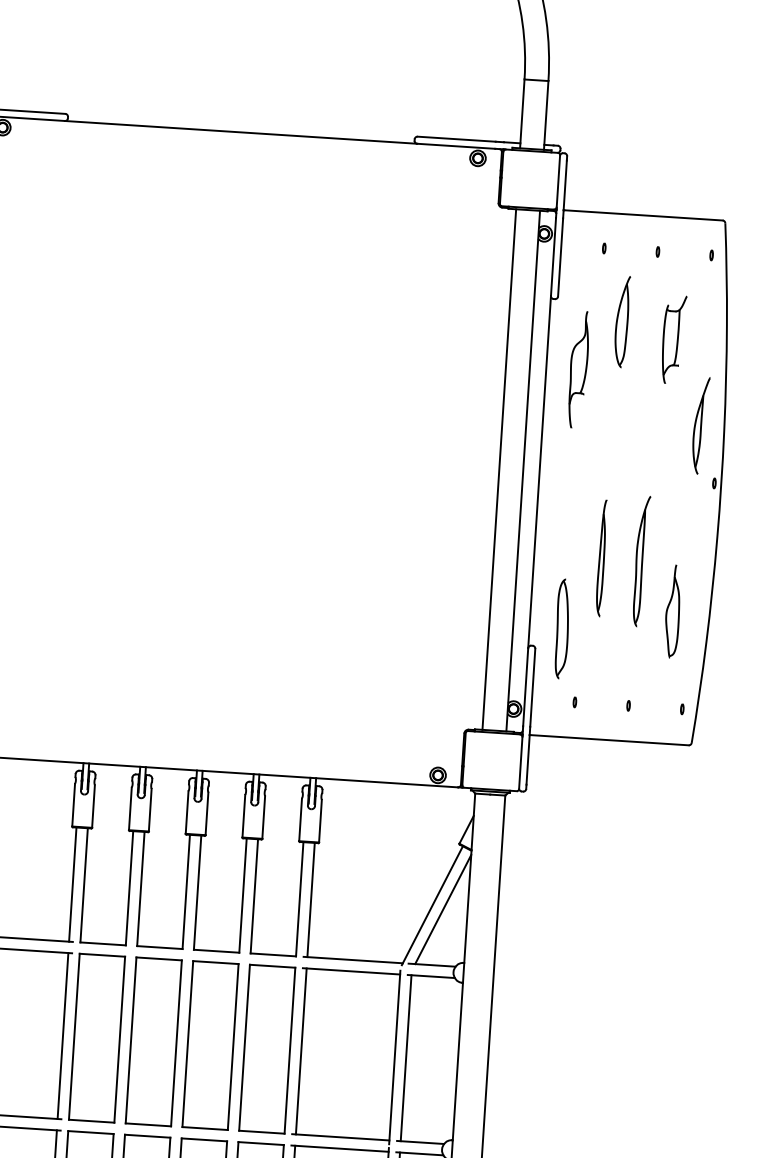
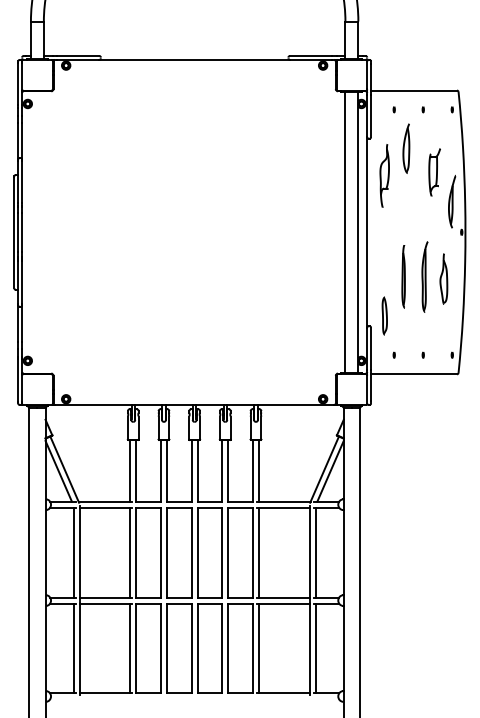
part: (673, 339) -> (434, 172), moved
part: (672, 610) -> (443, 278), moved
part: (561, 627) -> (384, 315), size x0.7

